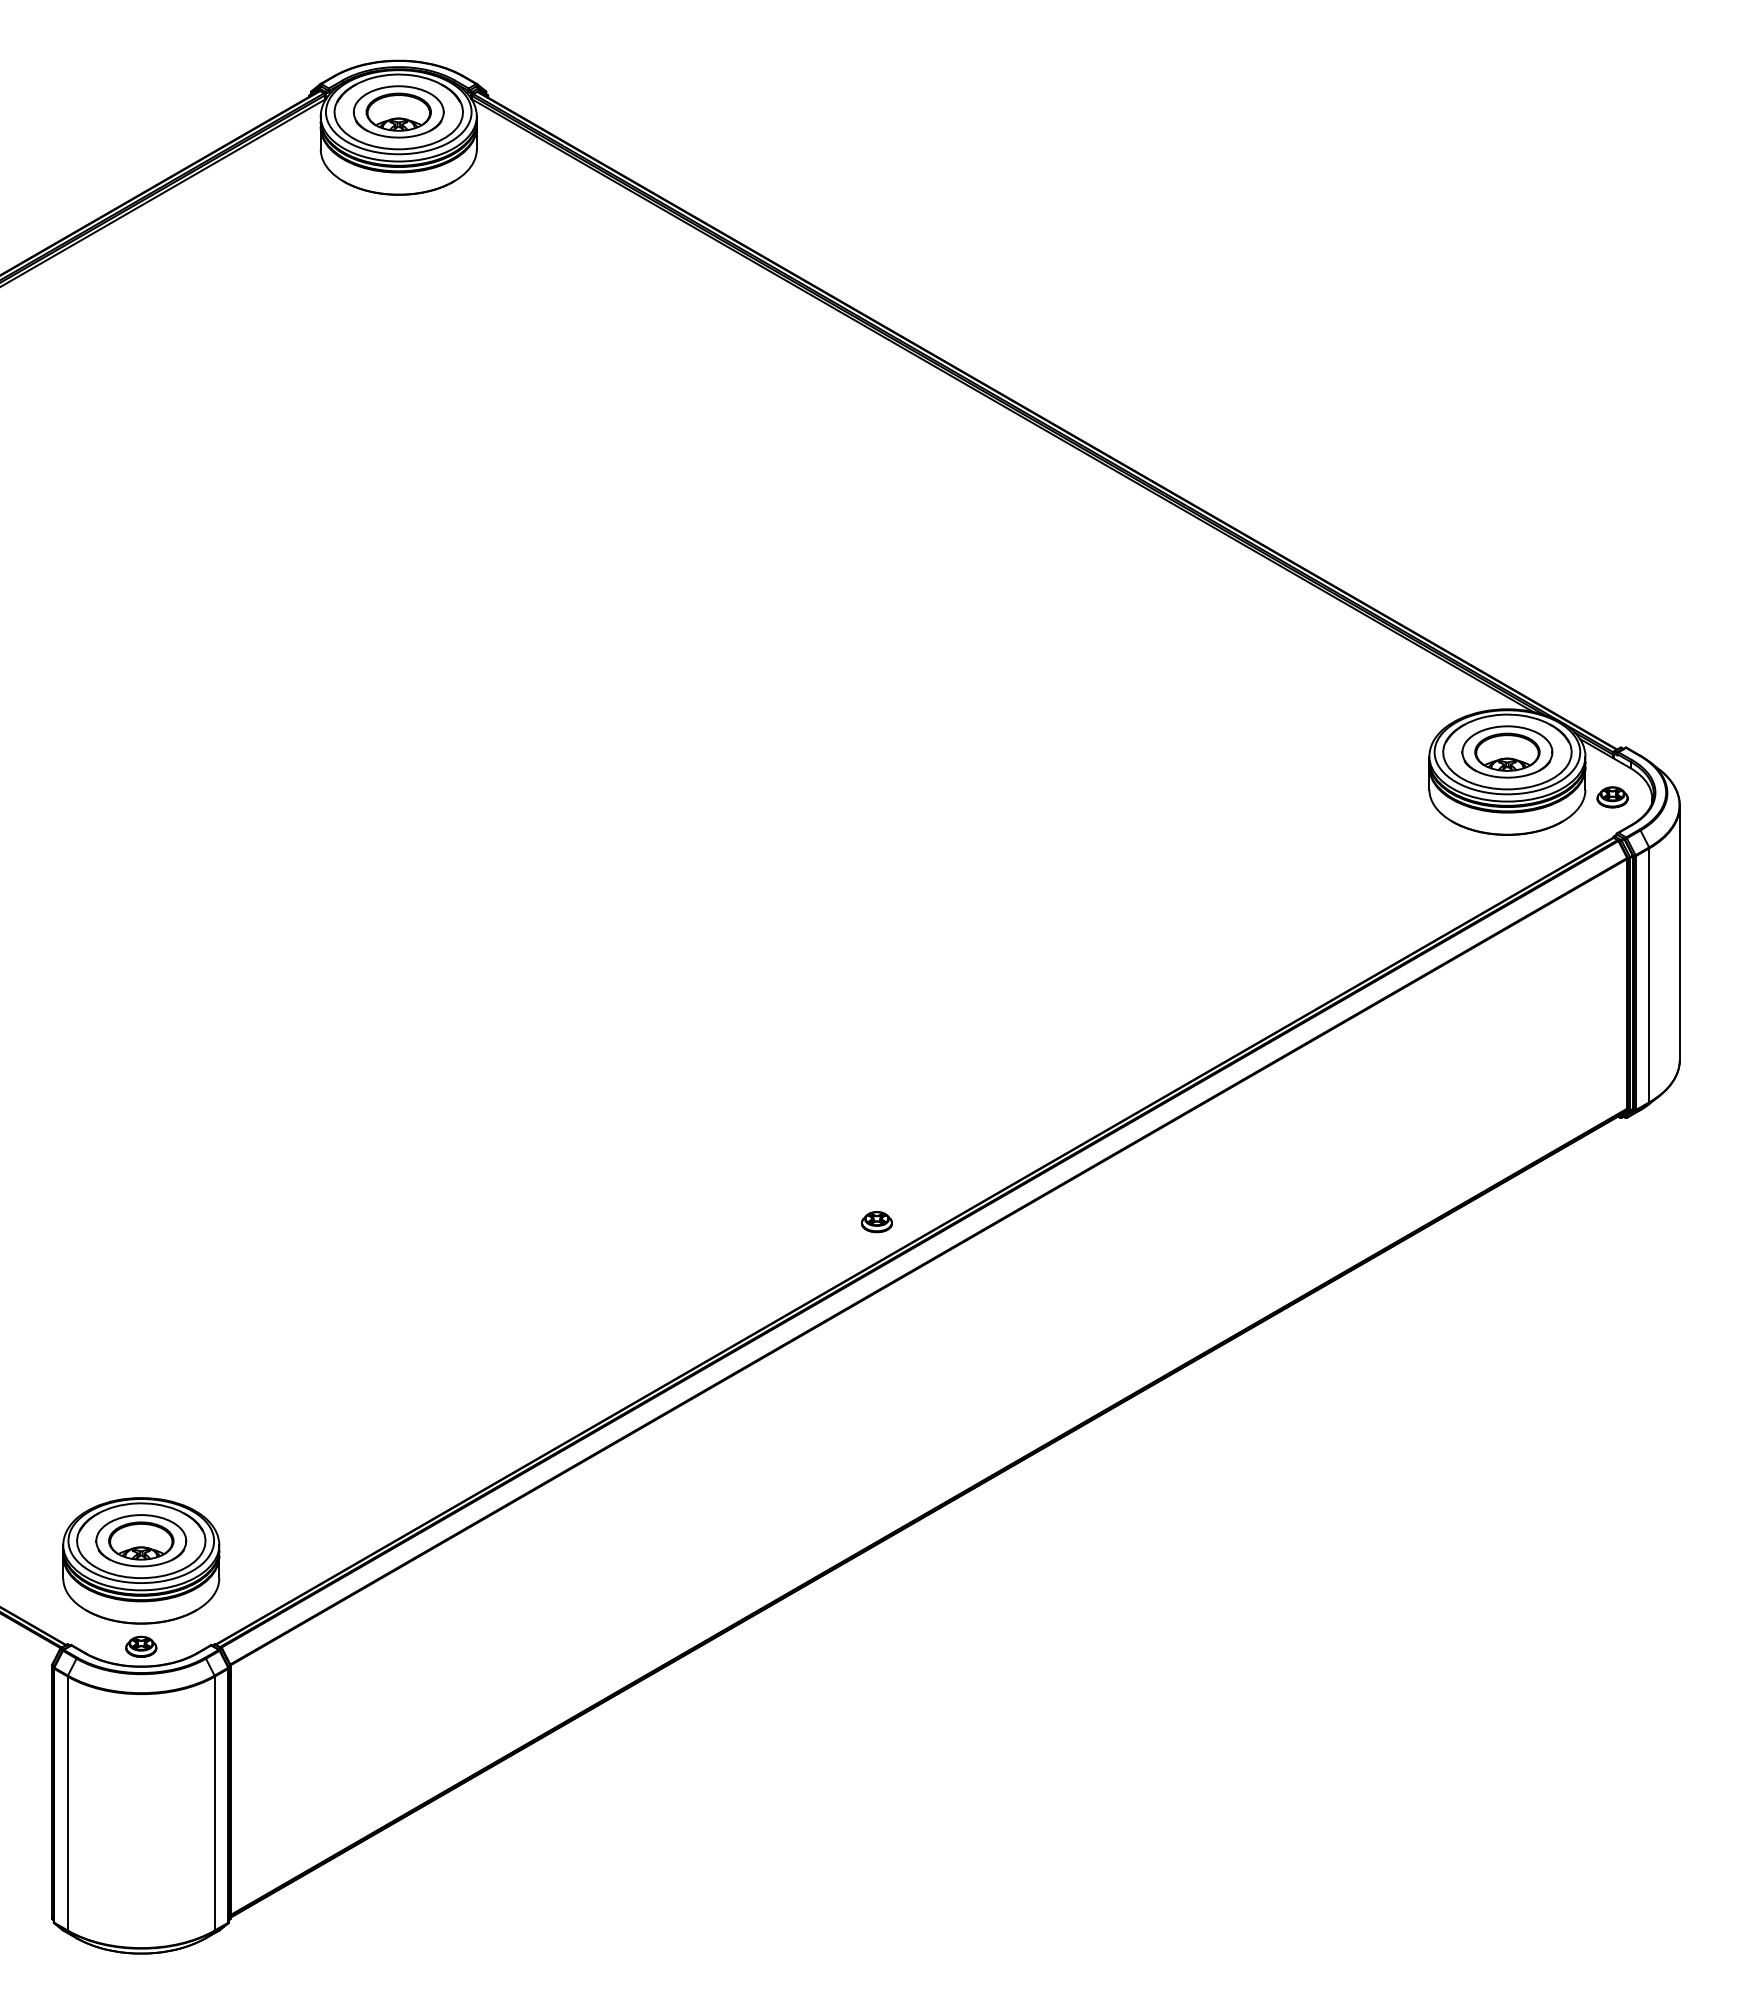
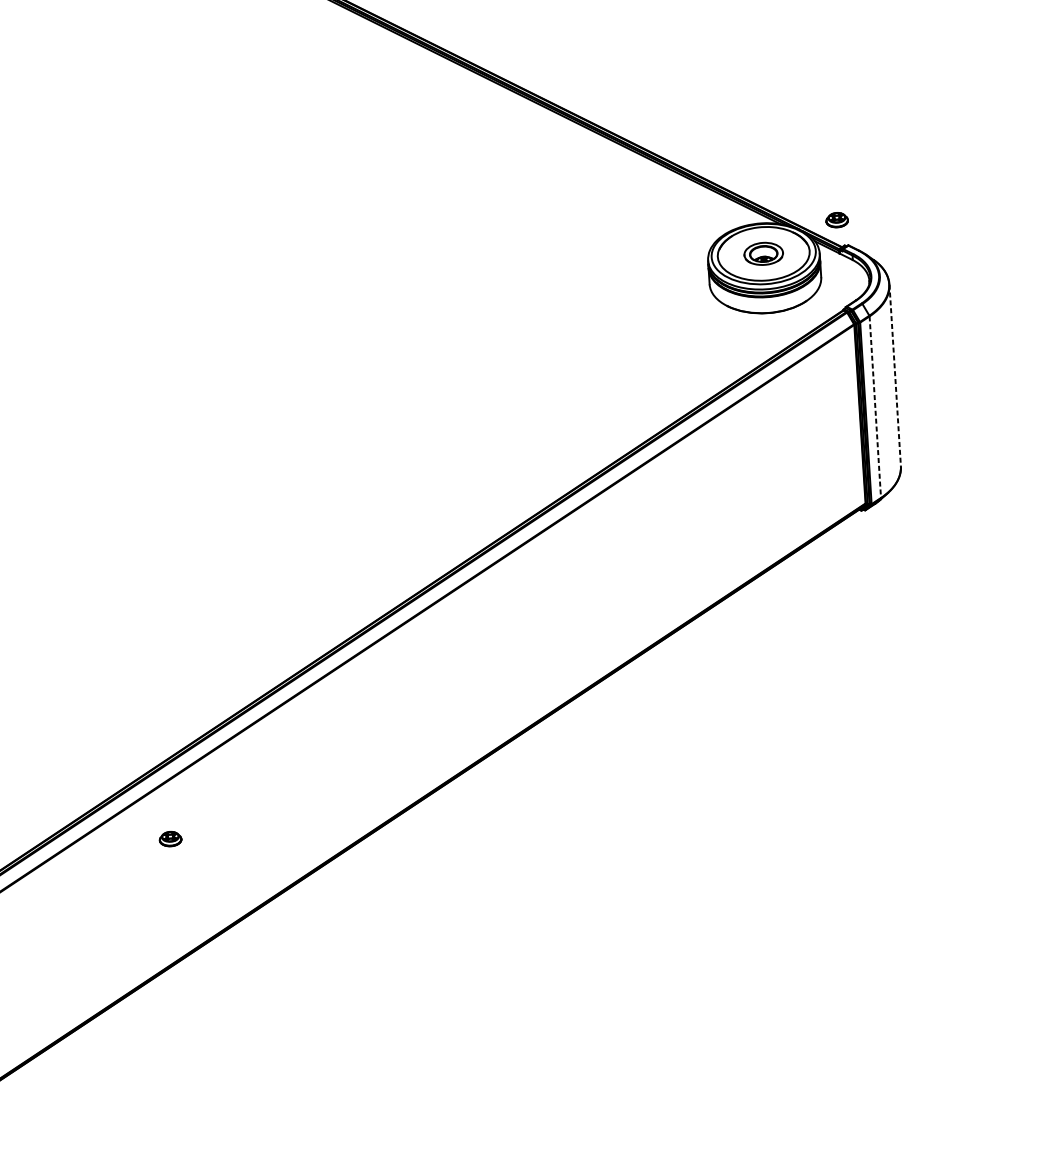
part: (1507, 751) -> (763, 253), size x0.6
part: (1612, 797) -> (837, 220), moved
line: (1679, 932) -> (894, 375), solid -> dashed
line: (1649, 975) -> (875, 407), solid -> dashed
part: (876, 1222) -> (170, 839), moved

